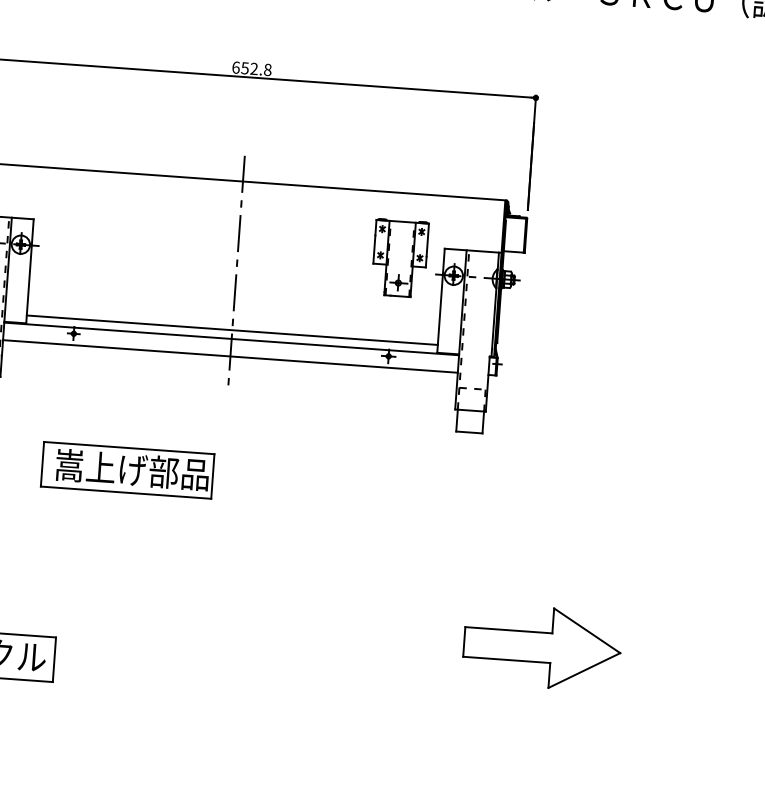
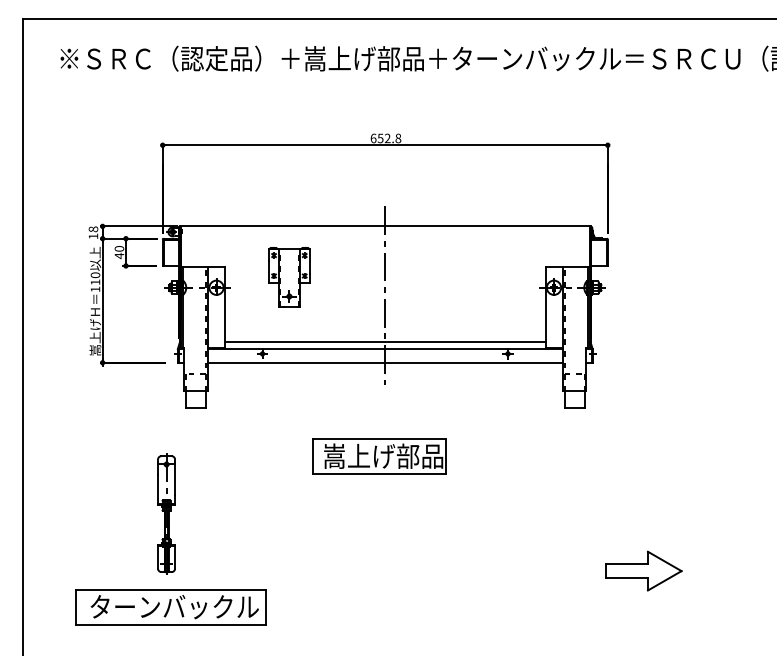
part: (400, 258) -> (289, 277), moved
part: (127, 469) -> (379, 456), moved
part: (542, 646) -> (643, 570), size x0.62

